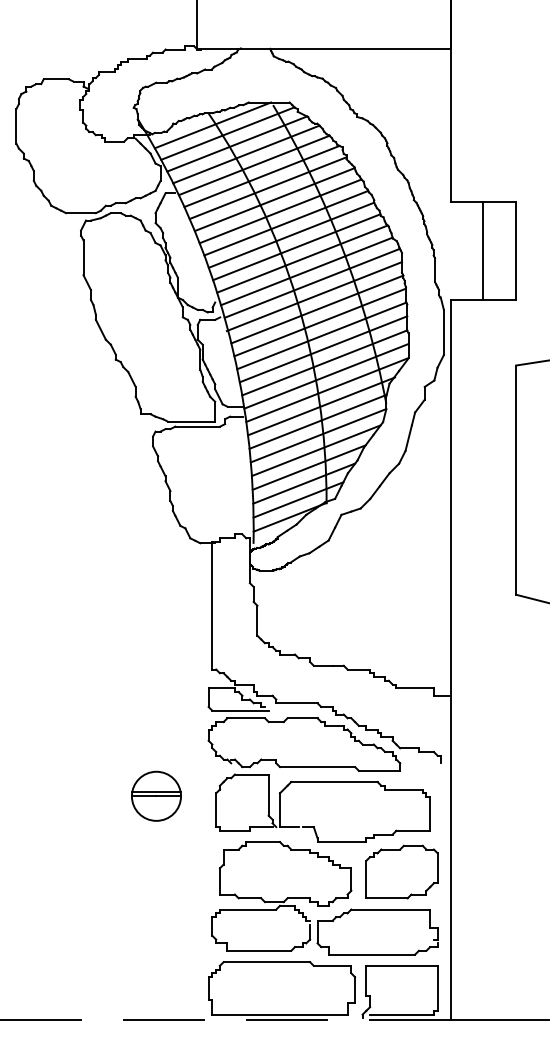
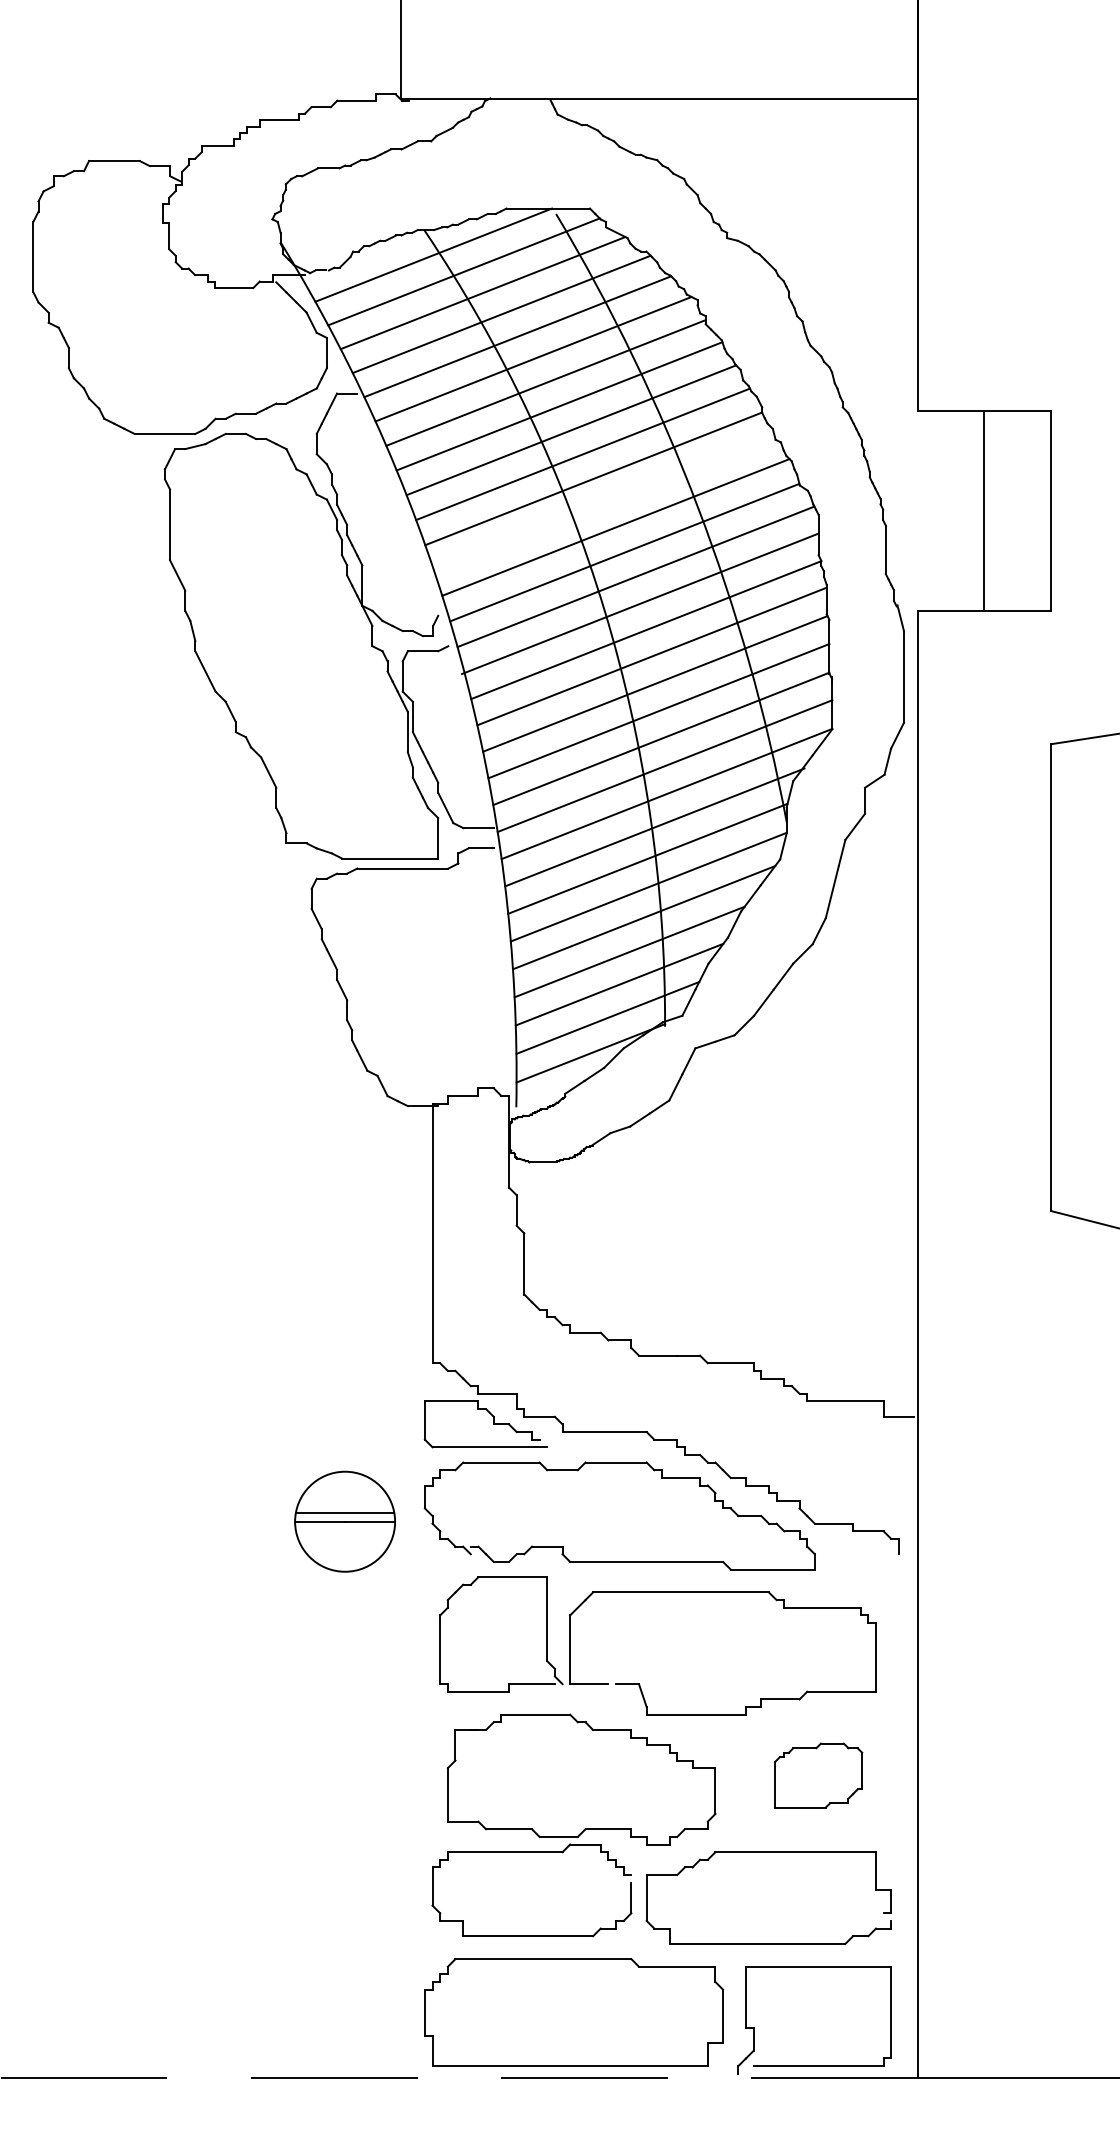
line: (296, 247) -> (603, 503), removed
part: (156, 795) -> (345, 1520), moved
part: (401, 871) -> (817, 1774), size x0.6

